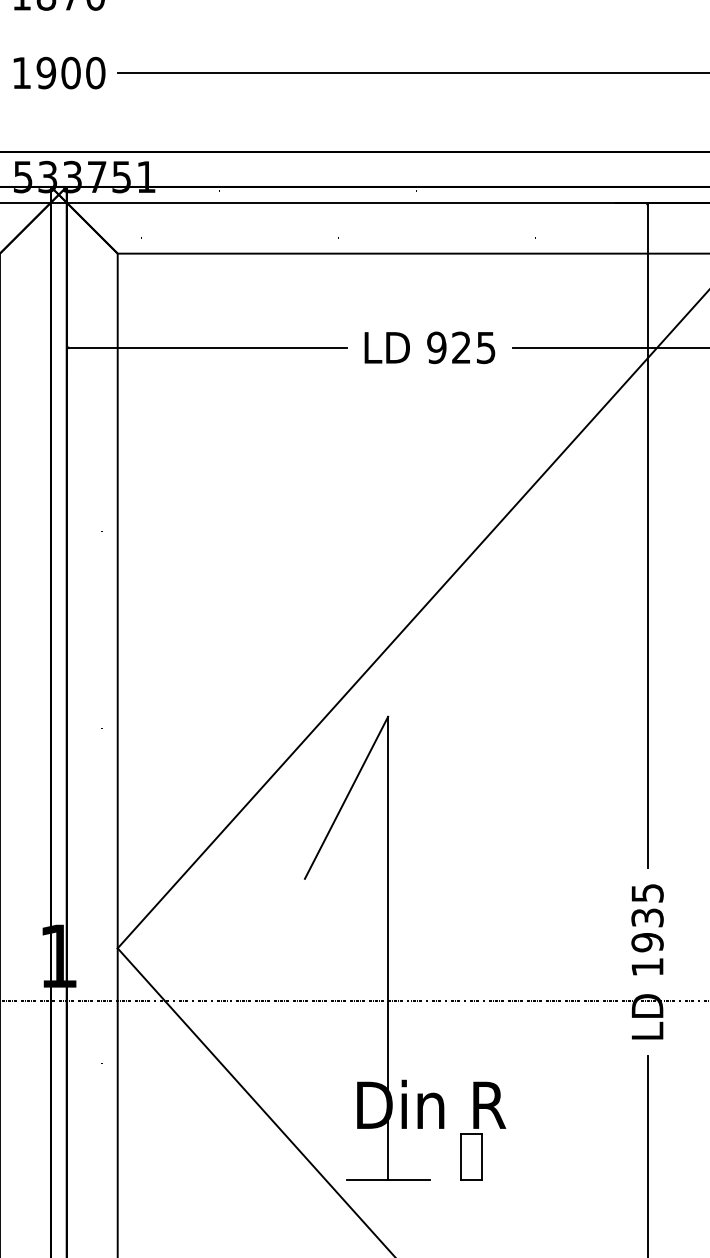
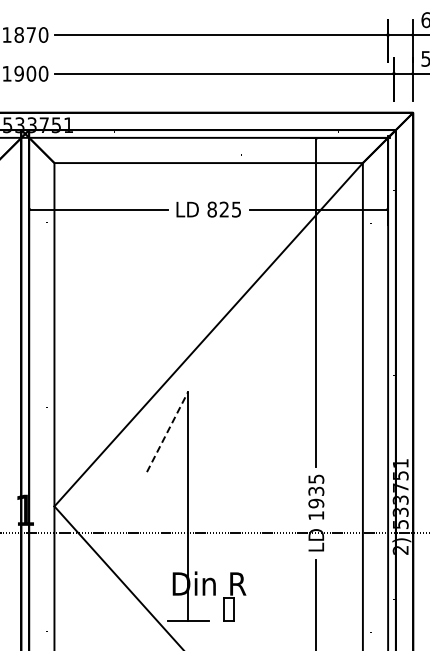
text: (435, 347) -> (211, 209), 925 -> 825
line: (346, 796) -> (167, 431), solid -> dashed

